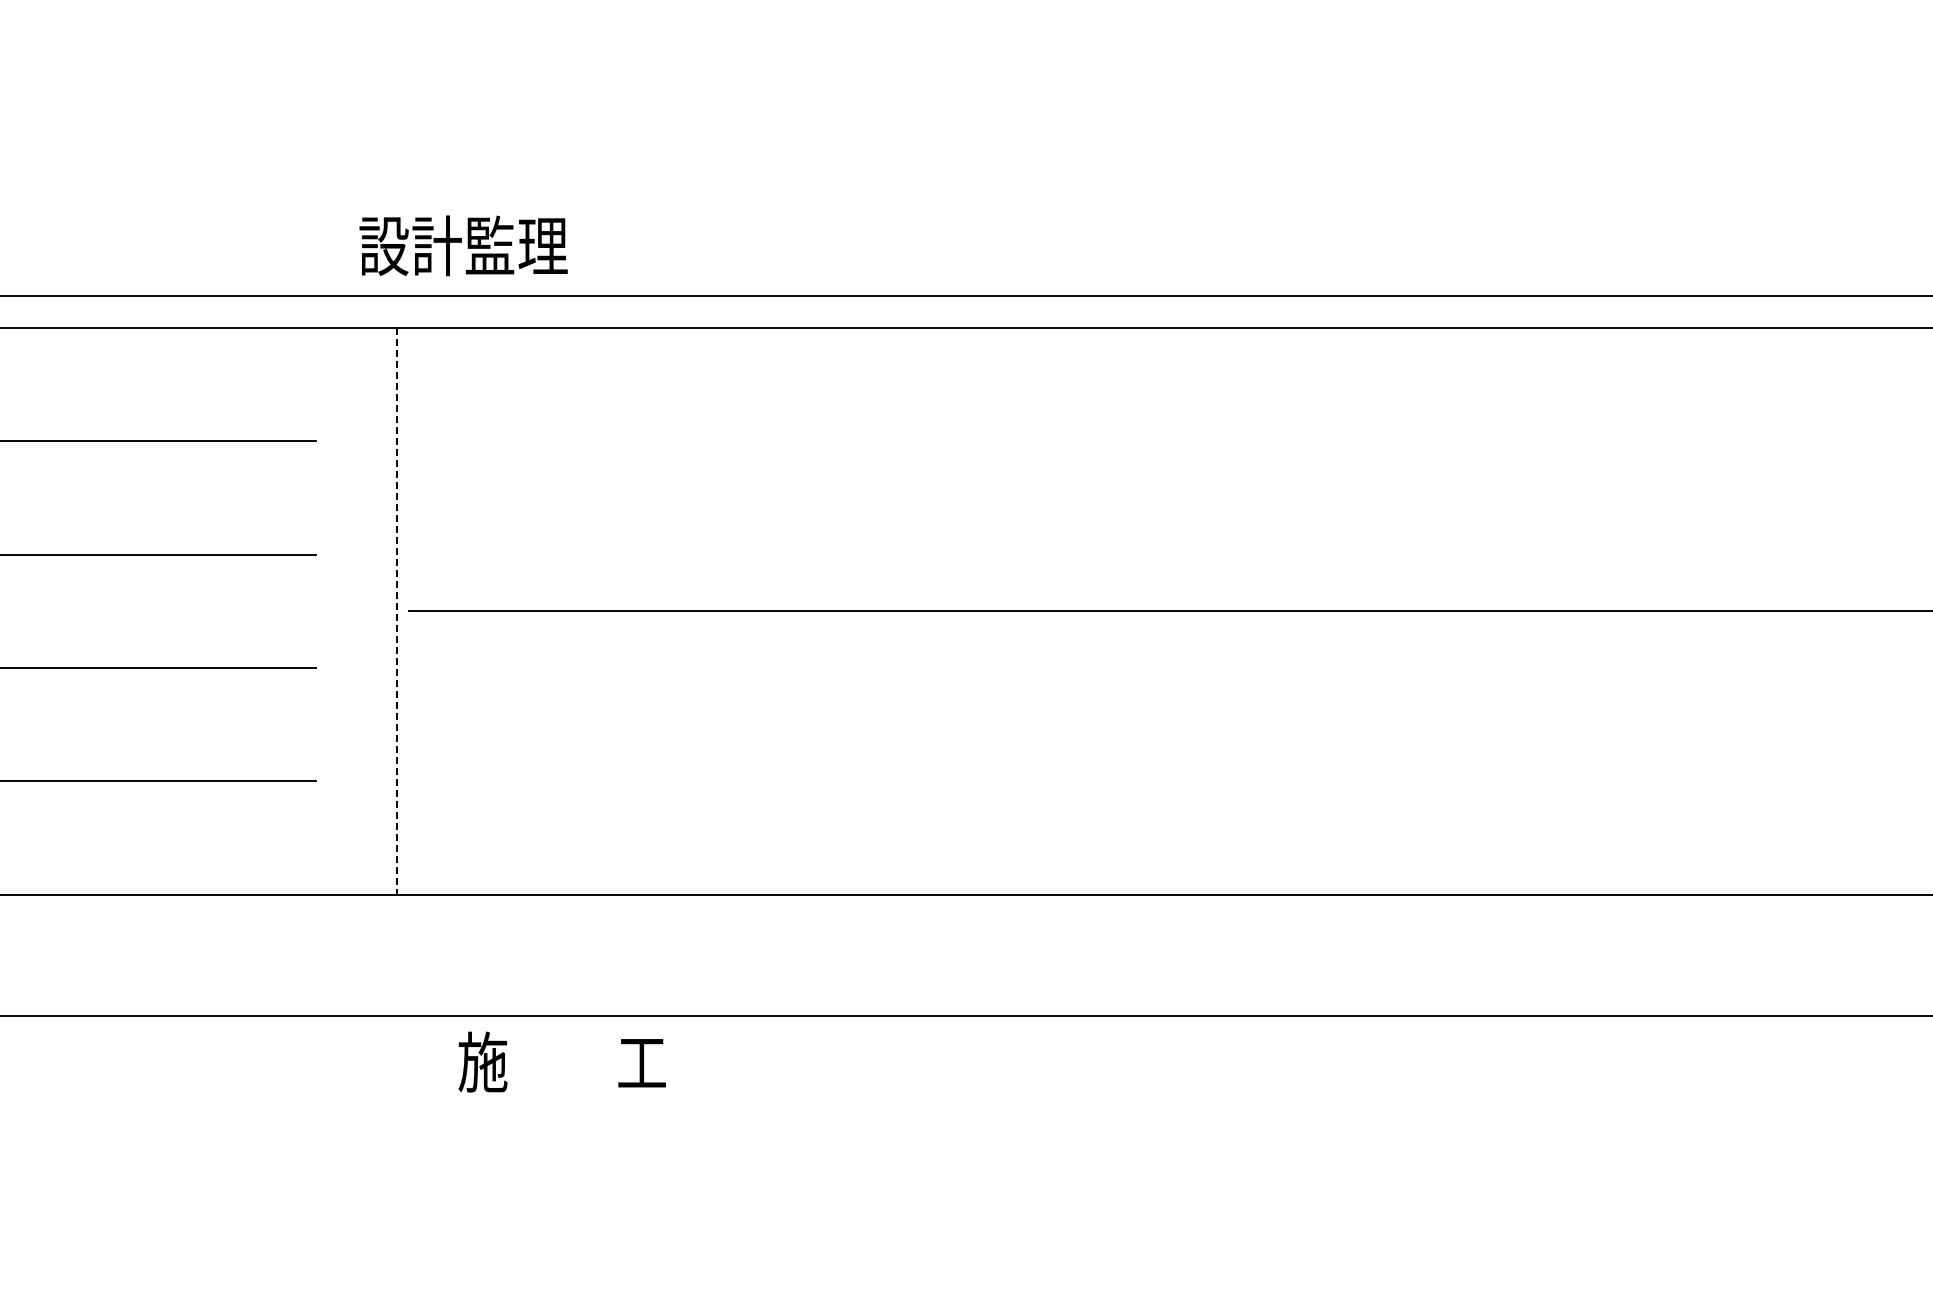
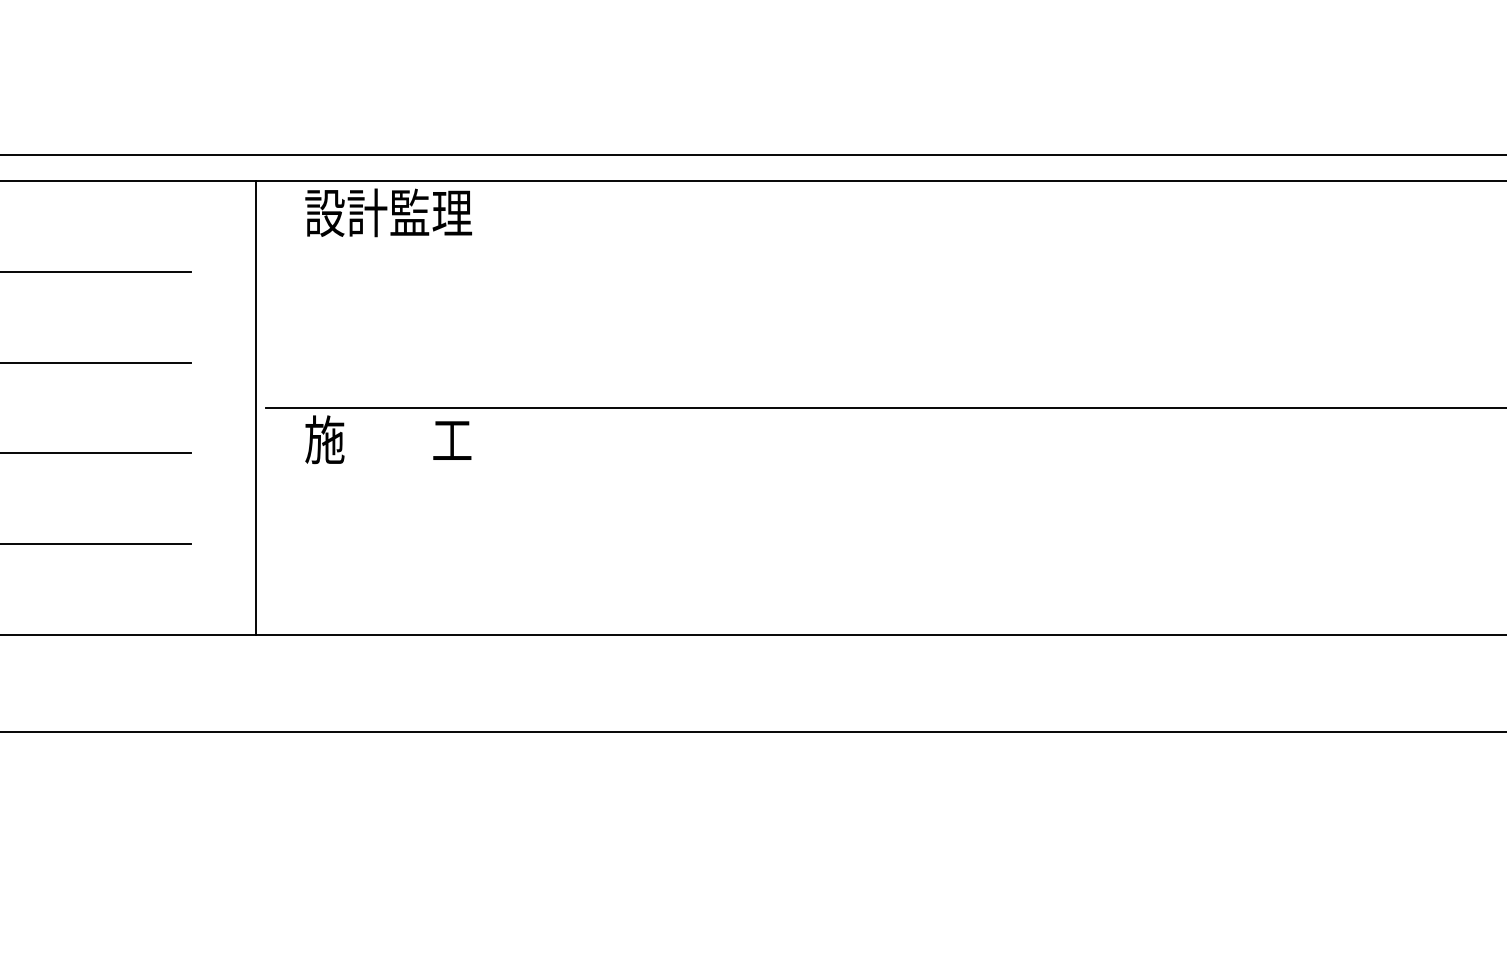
text: (463, 245) -> (388, 212), moved
line: (397, 611) -> (256, 408), dashed -> solid
text: (561, 1061) -> (387, 439), moved

